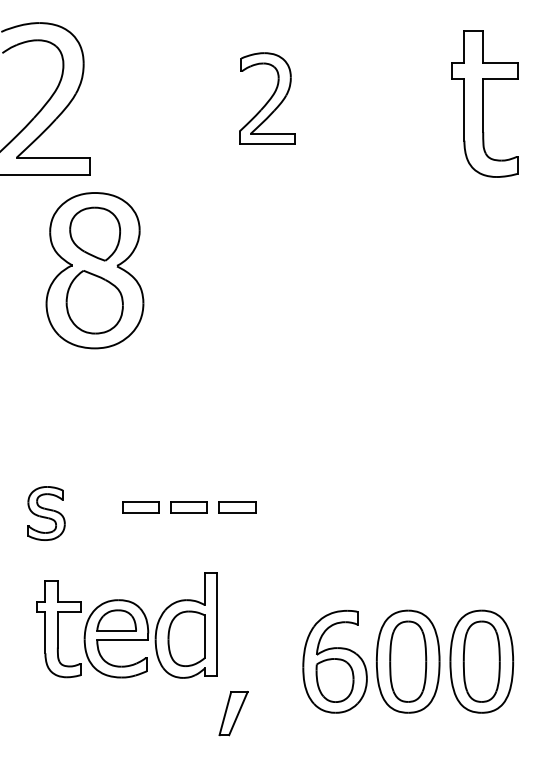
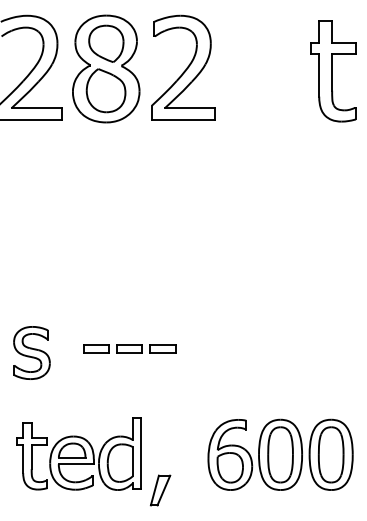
part: (267, 98) -> (183, 67), size x1.67
part: (95, 269) -> (106, 68), moved
part: (45, 512) -> (31, 352), size x1.43
part: (125, 624) -> (78, 453), moved

